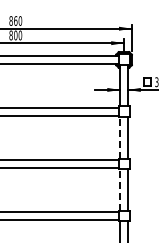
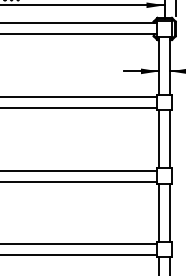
line: (120, 137) -> (159, 138), dashed -> solid
line: (120, 189) -> (159, 212), dashed -> solid

